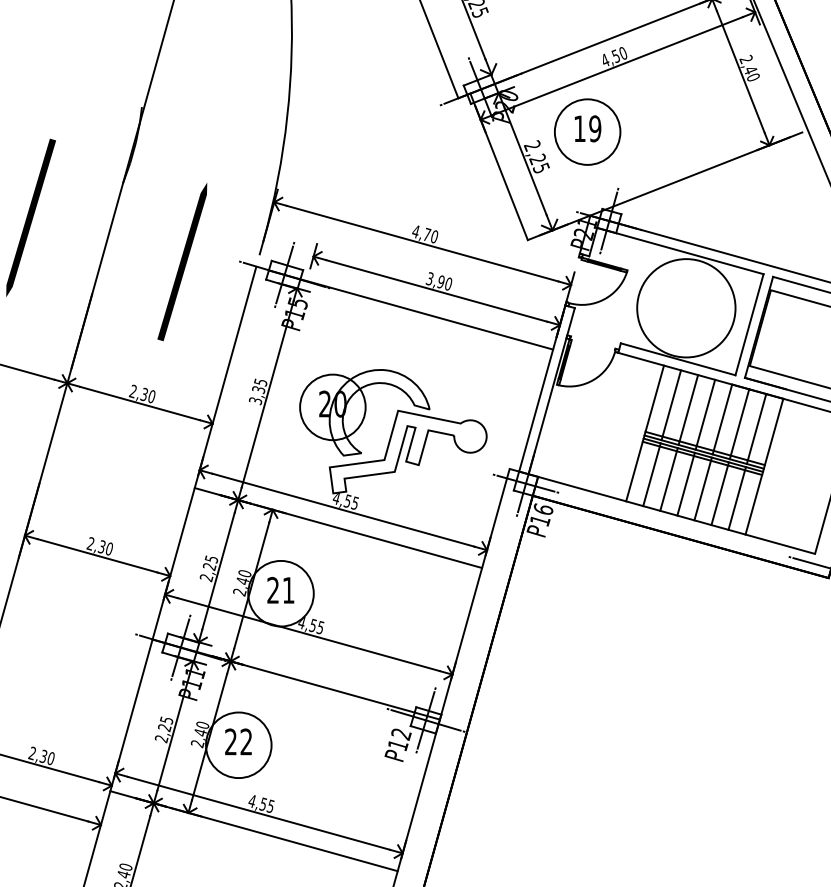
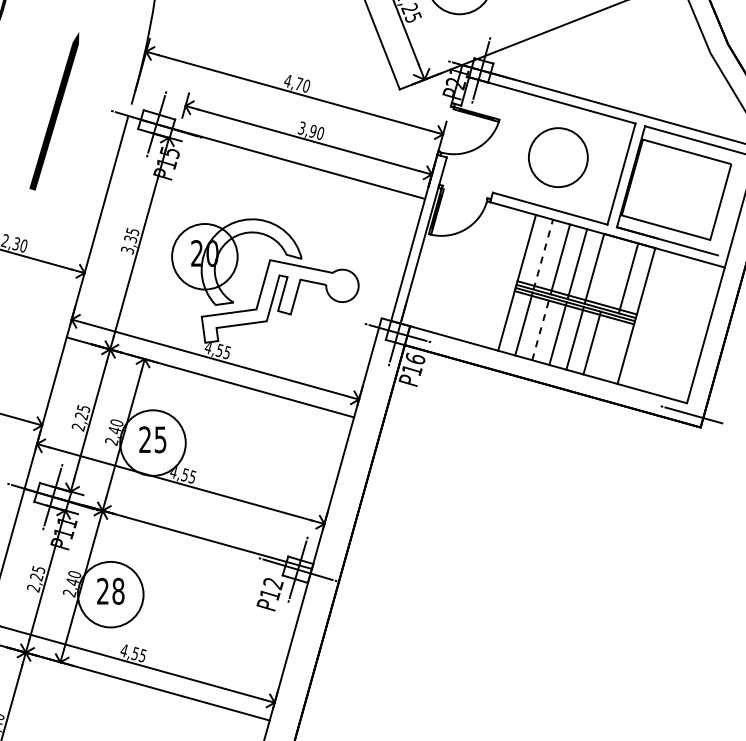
circle: (686, 308) -> (558, 157), size x0.6
line: (671, 404) -> (543, 253), solid -> dashed
line: (739, 424) -> (611, 273), removed
line: (669, 479) -> (541, 328), solid -> dashed
line: (736, 498) -> (608, 347), removed
text: (288, 590) -> (160, 439), 21 -> 25
text: (246, 741) -> (118, 590), 22 -> 28

